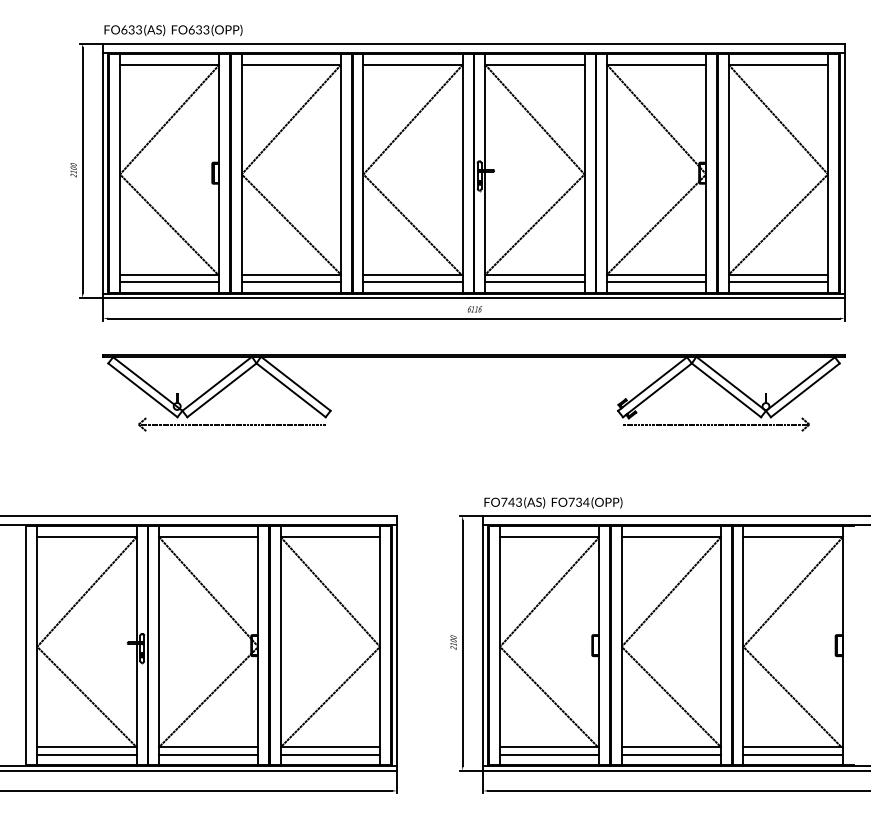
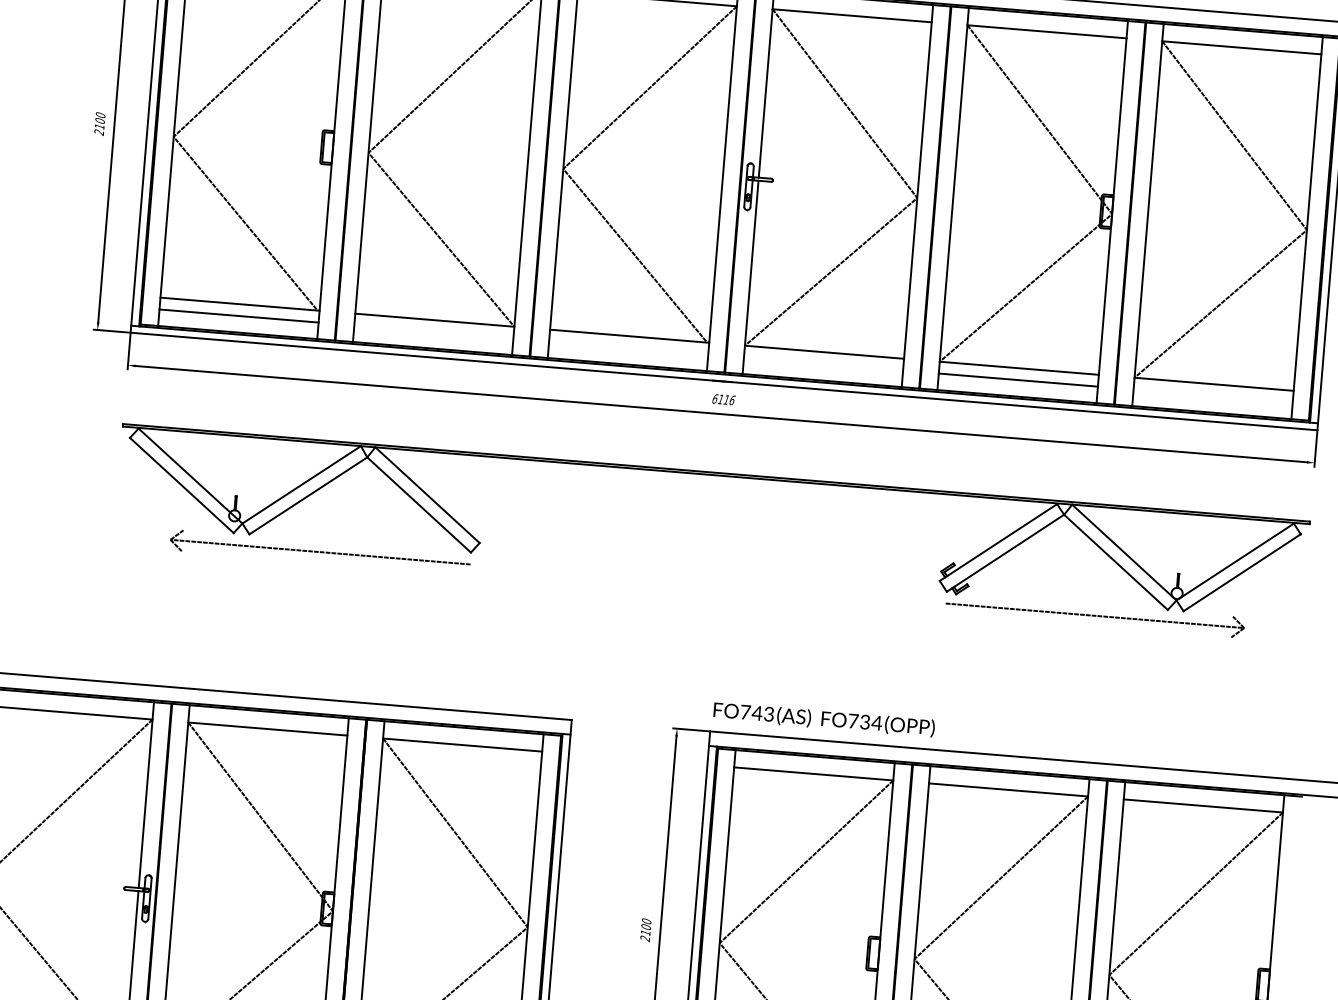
line: (291, 282) -> (433, 332), removed
line: (412, 282) -> (627, 348), removed
line: (534, 282) -> (822, 364), removed
line: (778, 282) -> (1213, 396), removed

